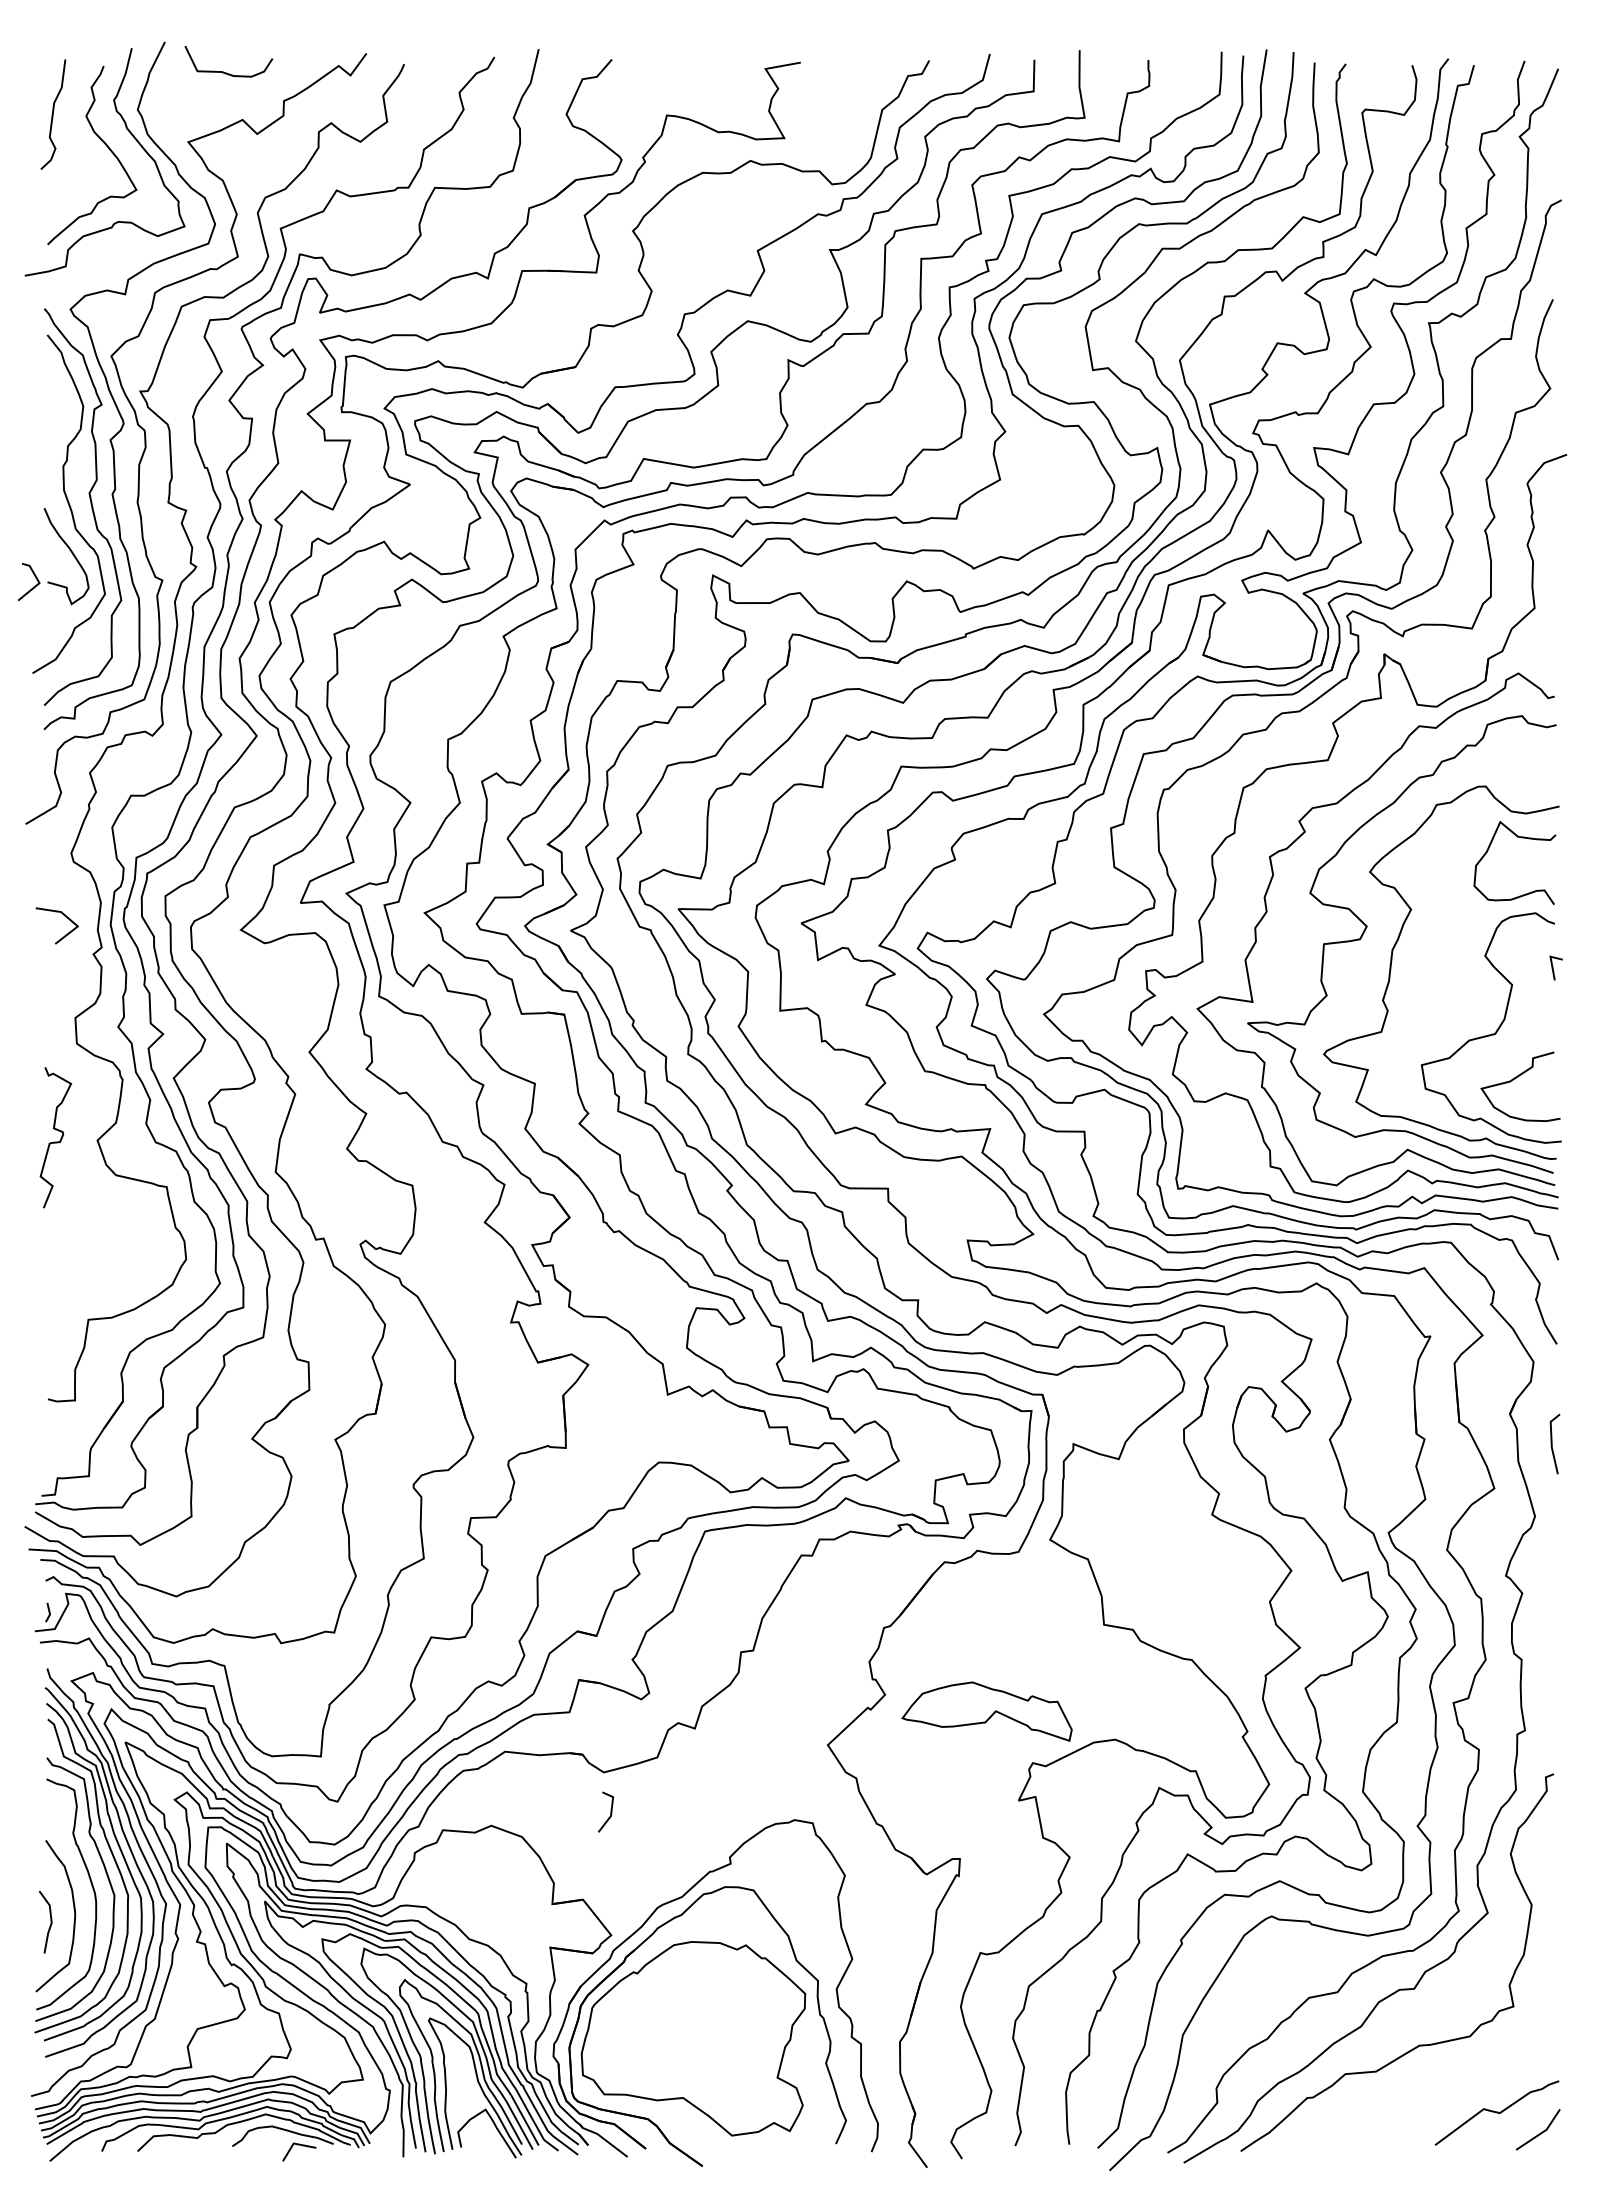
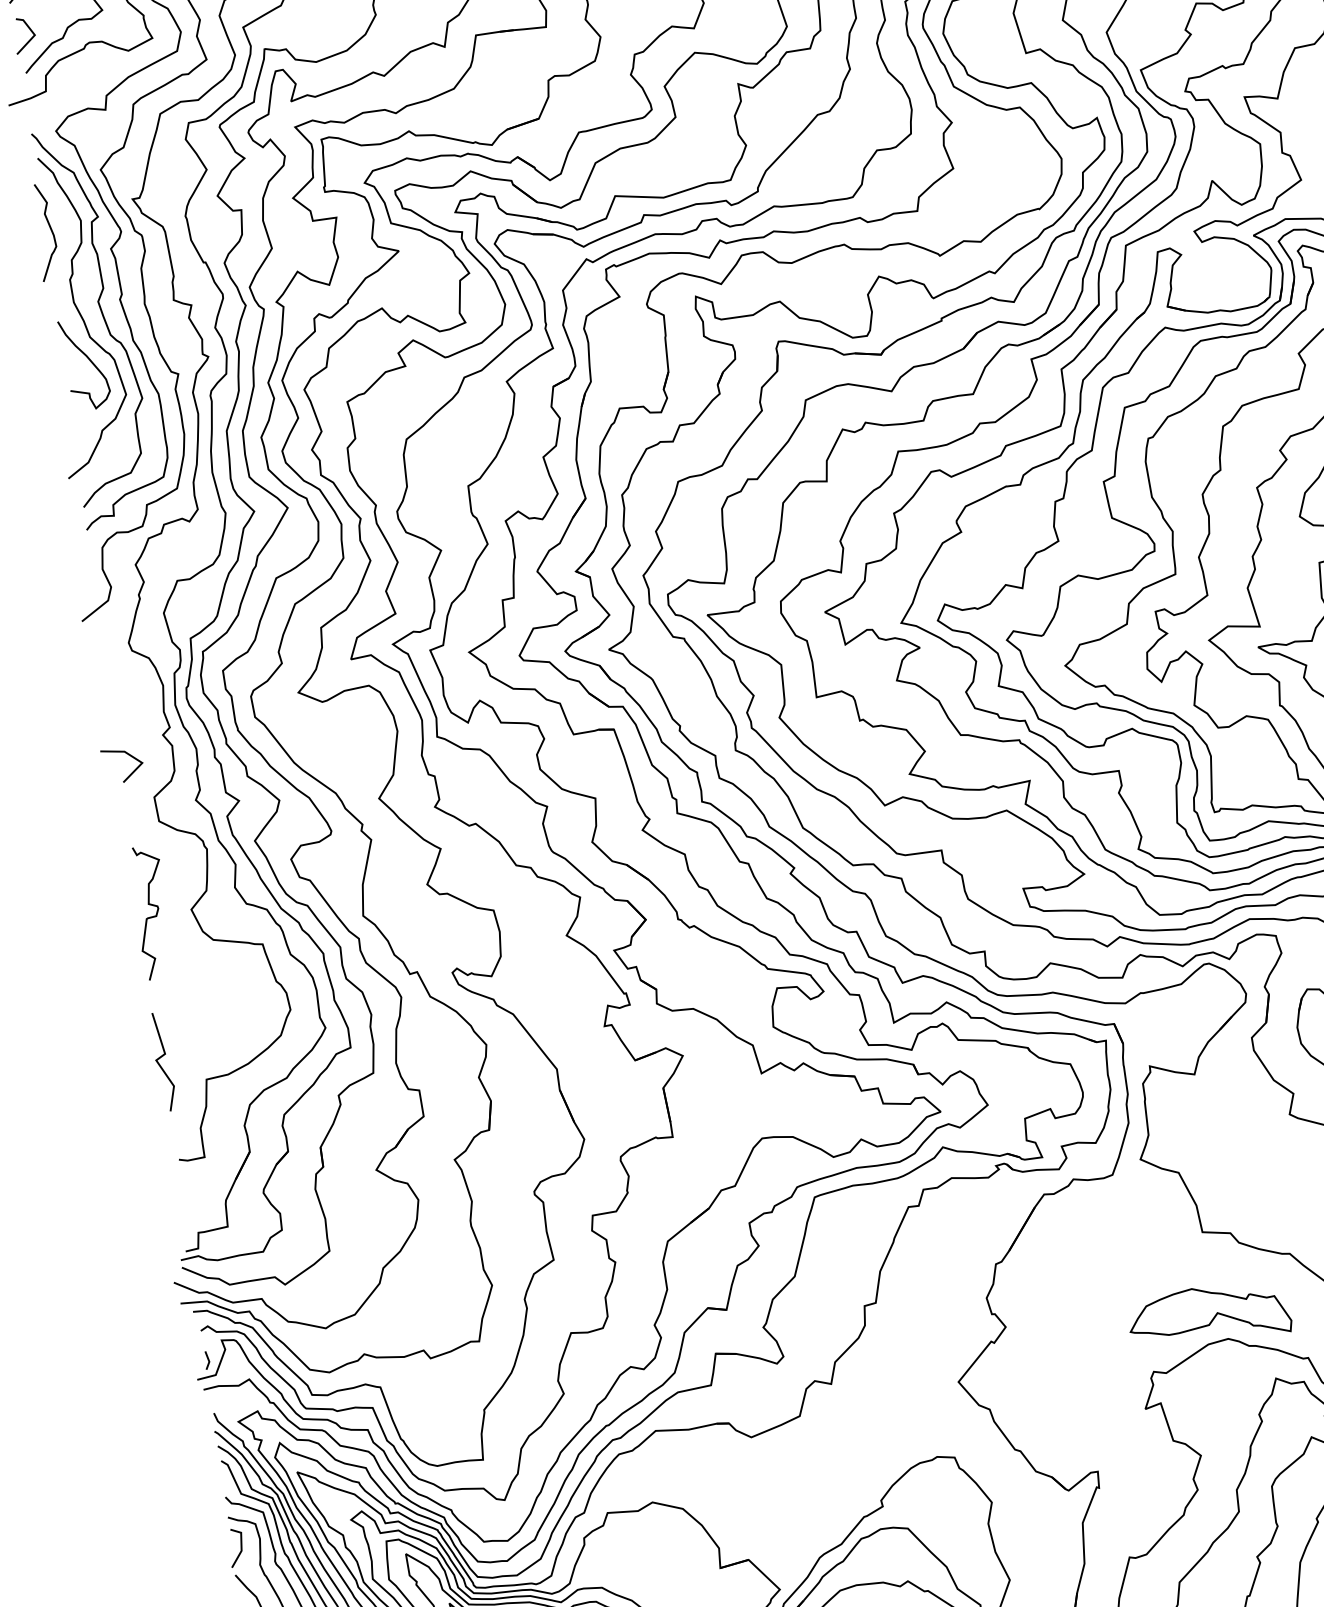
curve: (49, 409) -> (49, 228), added
line: (33, 586) -> (29, 39), moved
line: (65, 917) -> (129, 756), moved
line: (44, 1290) -> (161, 1057), added
part: (986, 1711) -> (1208, 1314), moved
line: (610, 1811) -> (240, 1546), moved

